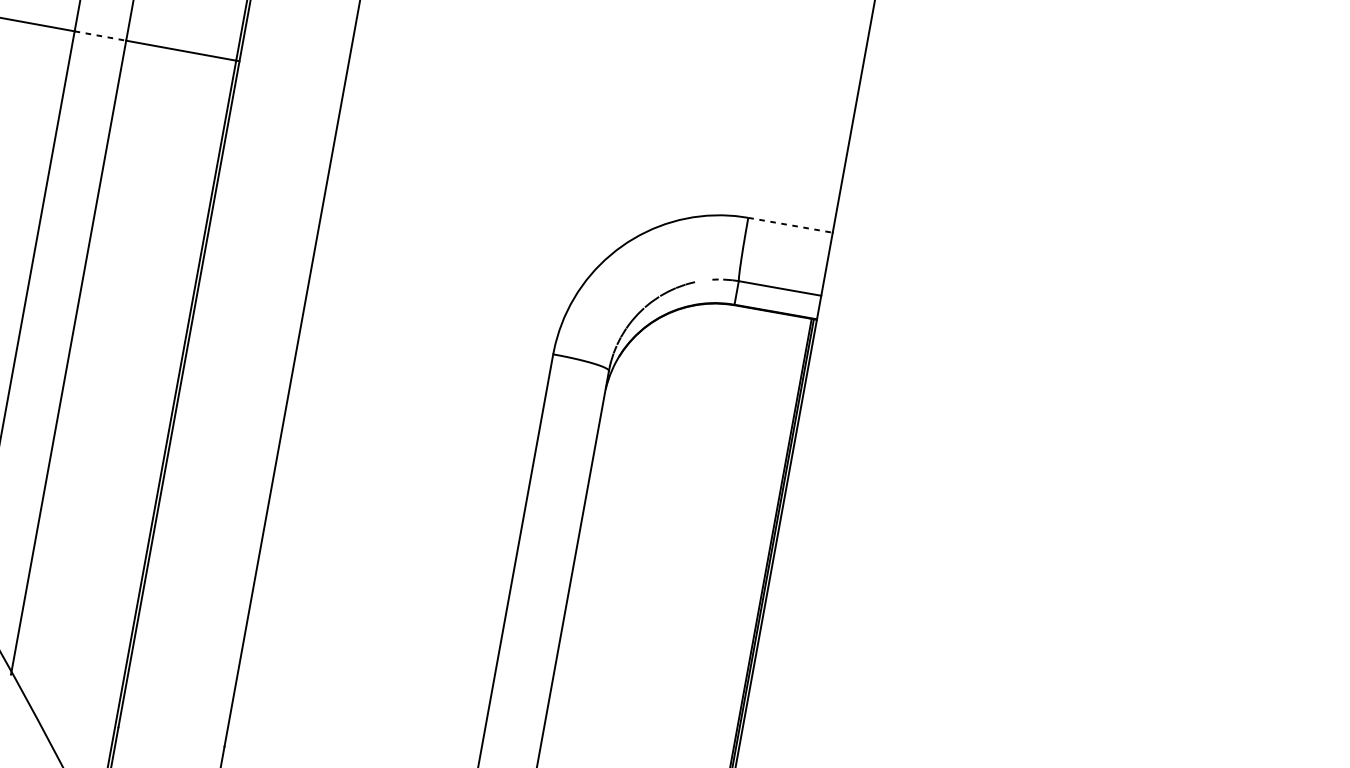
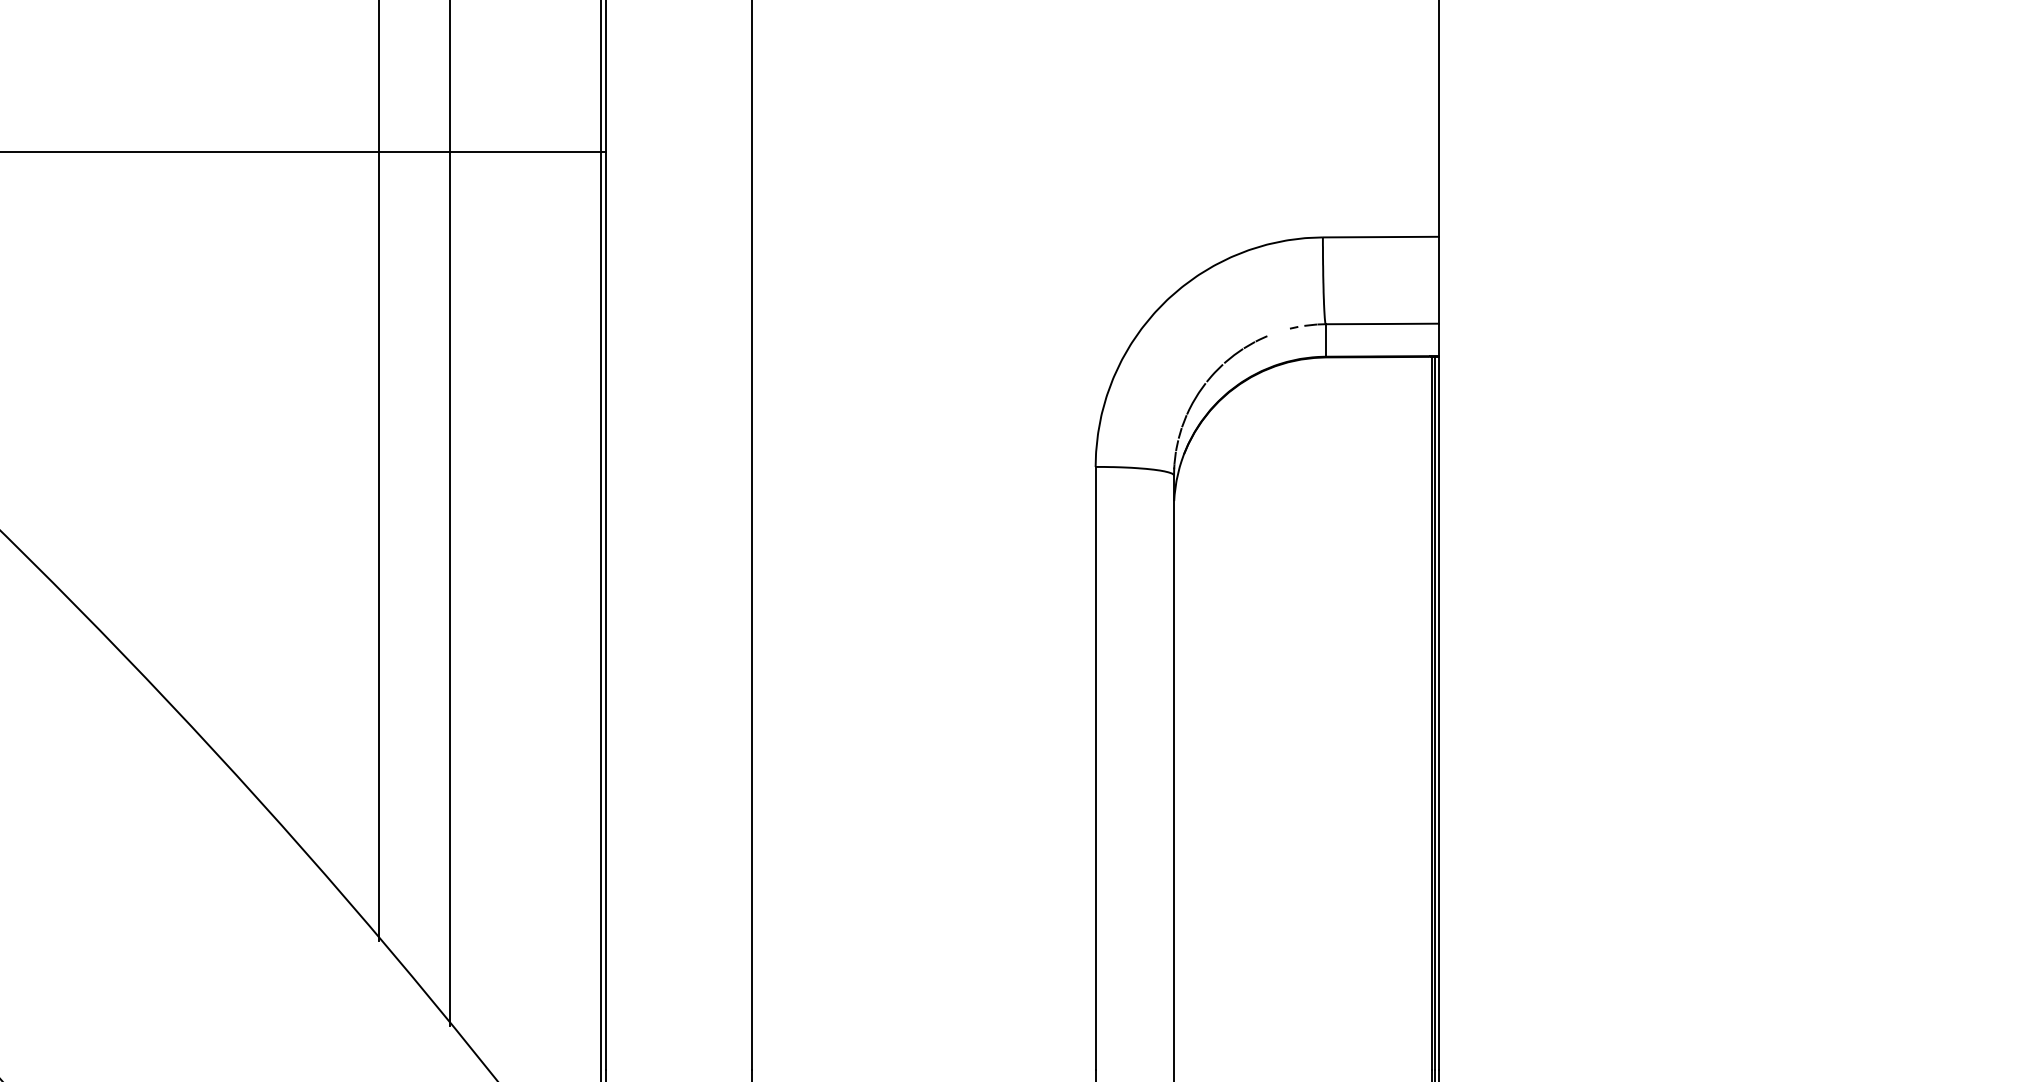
line: (100, 35) -> (414, 151), dashed -> solid
line: (790, 225) -> (1381, 237), dashed -> solid

